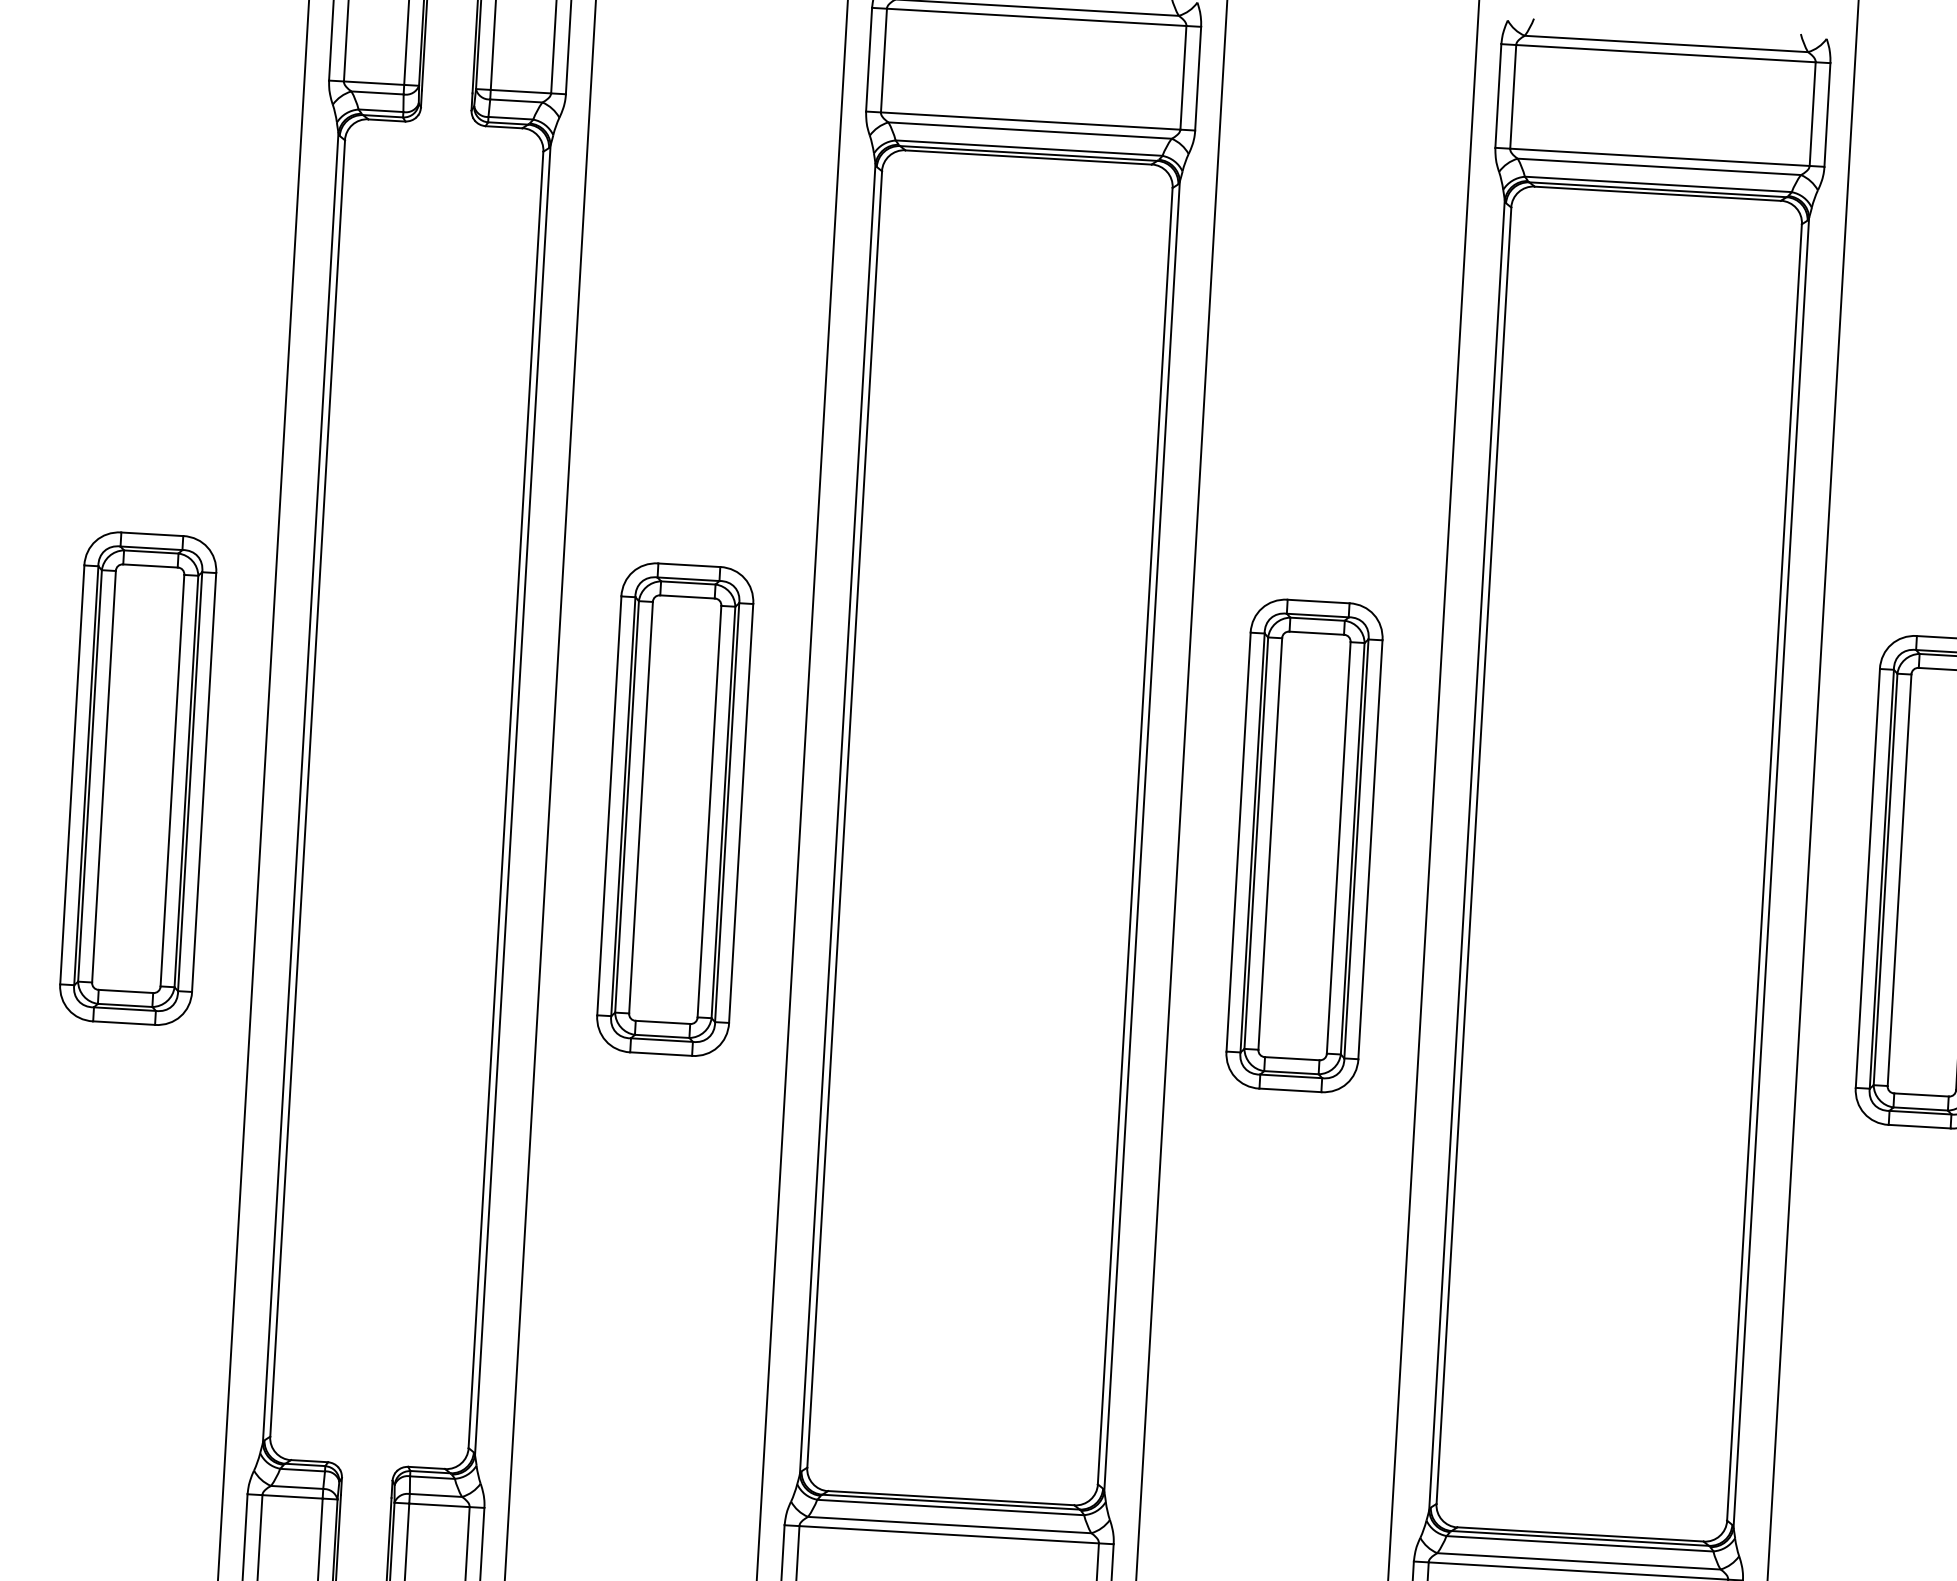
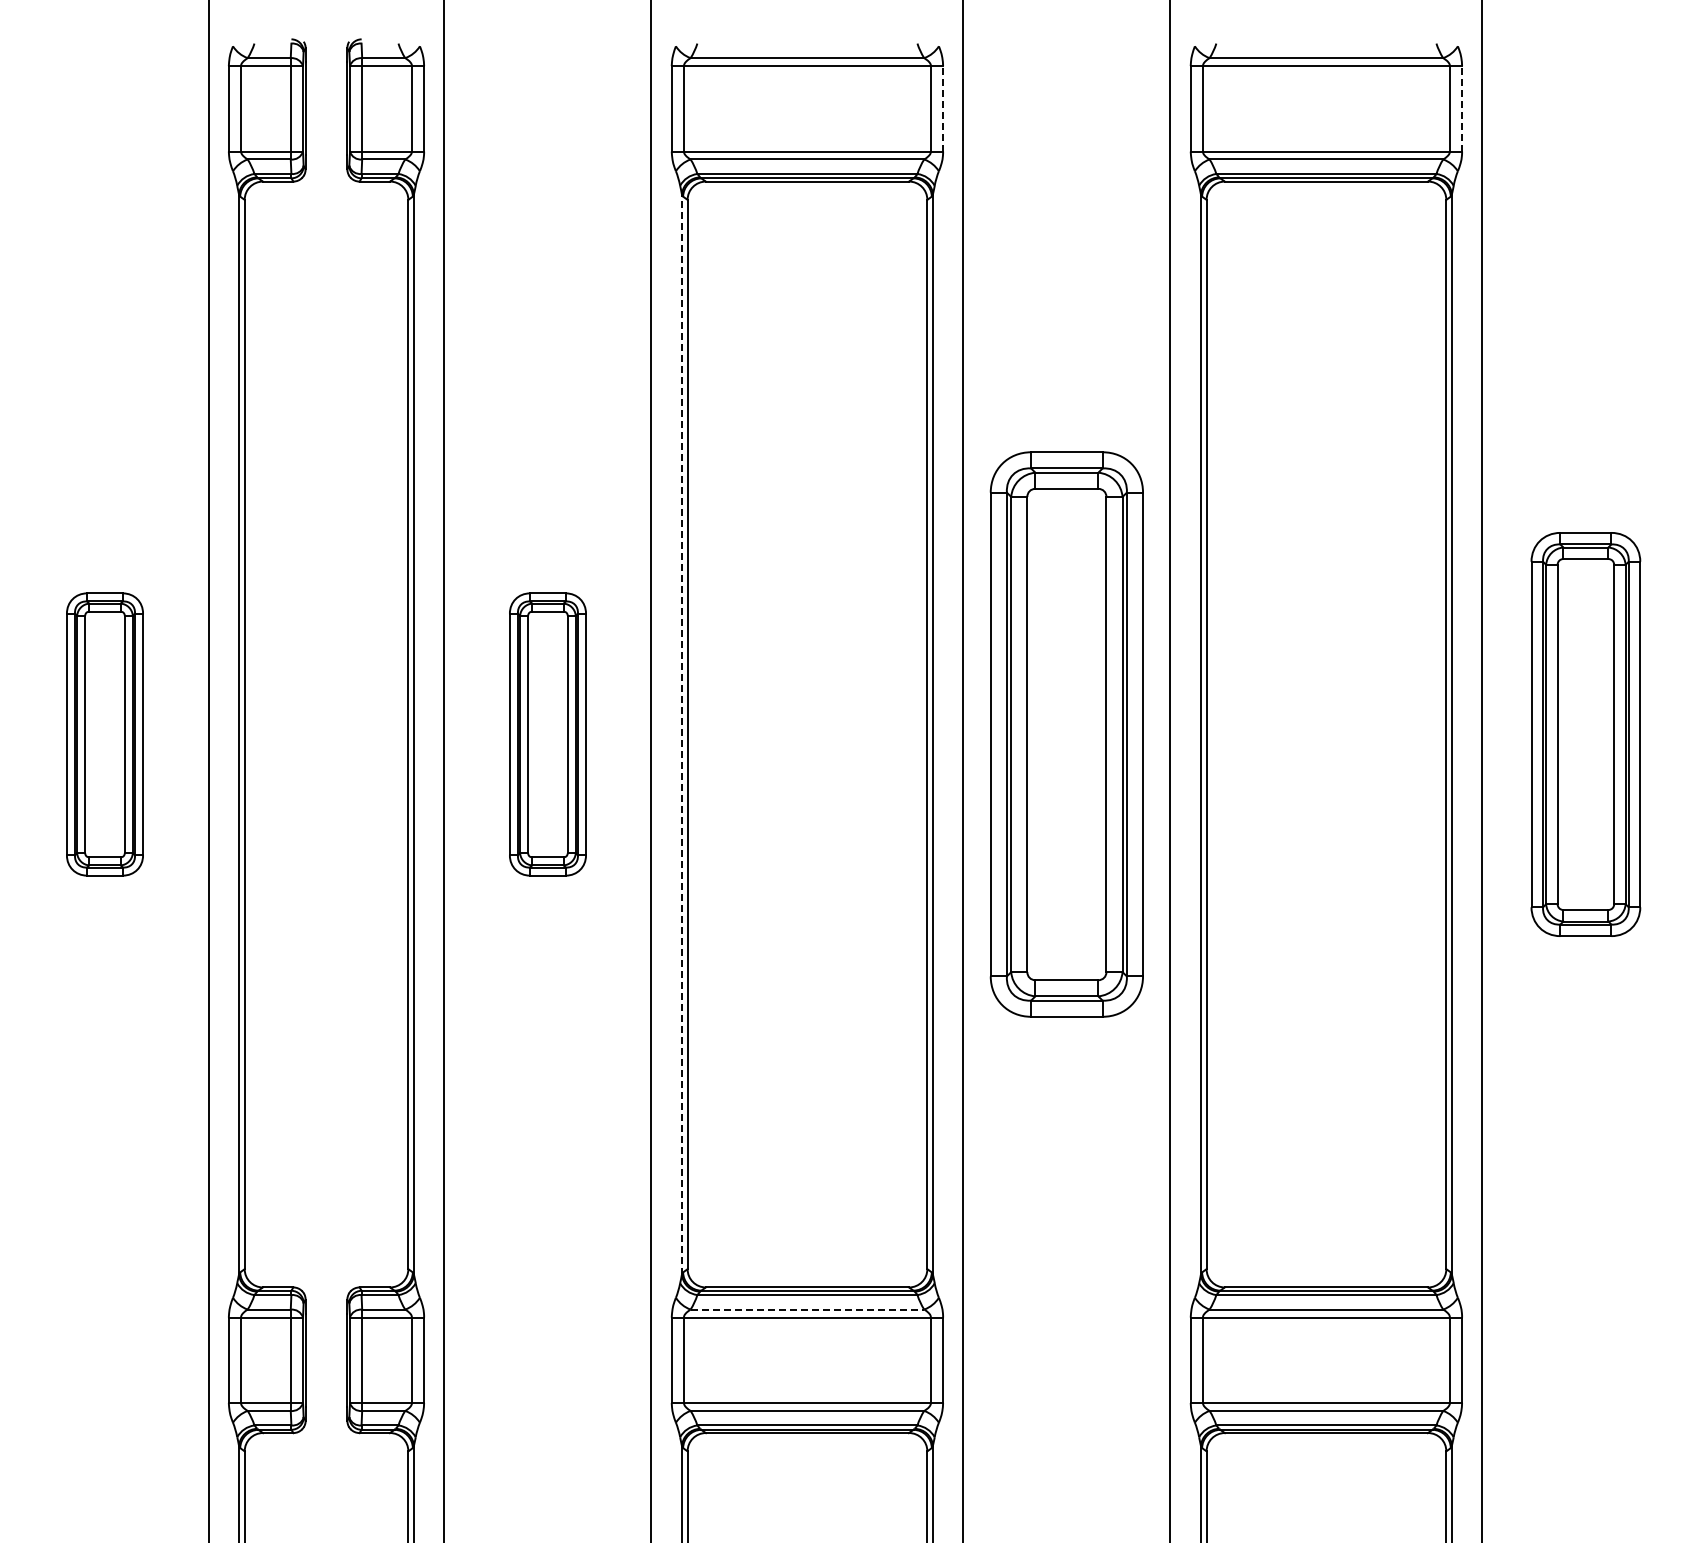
line: (1198, 78) -> (943, 108), solid -> dashed
line: (1827, 114) -> (1462, 108), solid -> dashed
part: (137, 778) -> (104, 734), size x0.7
part: (674, 809) -> (547, 734), size x0.7
line: (837, 818) -> (681, 734), solid -> dashed
part: (1304, 845) -> (1066, 734), size x1.4
line: (949, 1524) -> (807, 1309), solid -> dashed

